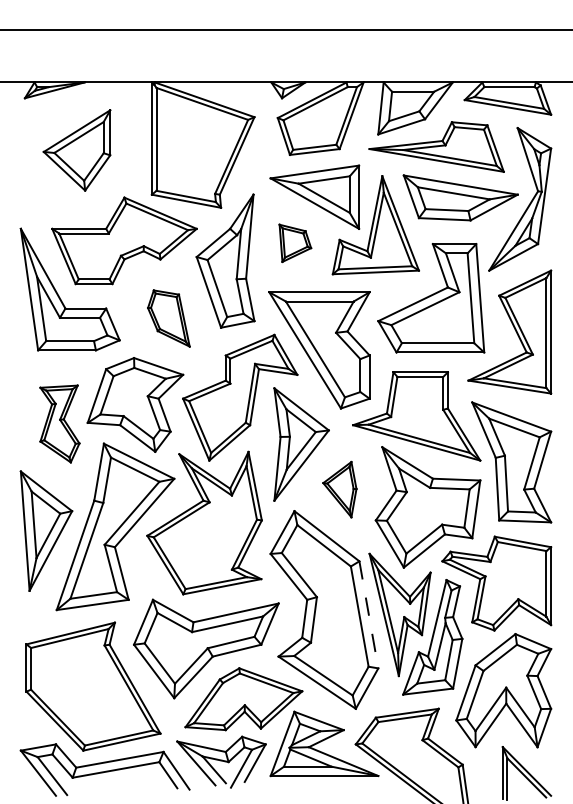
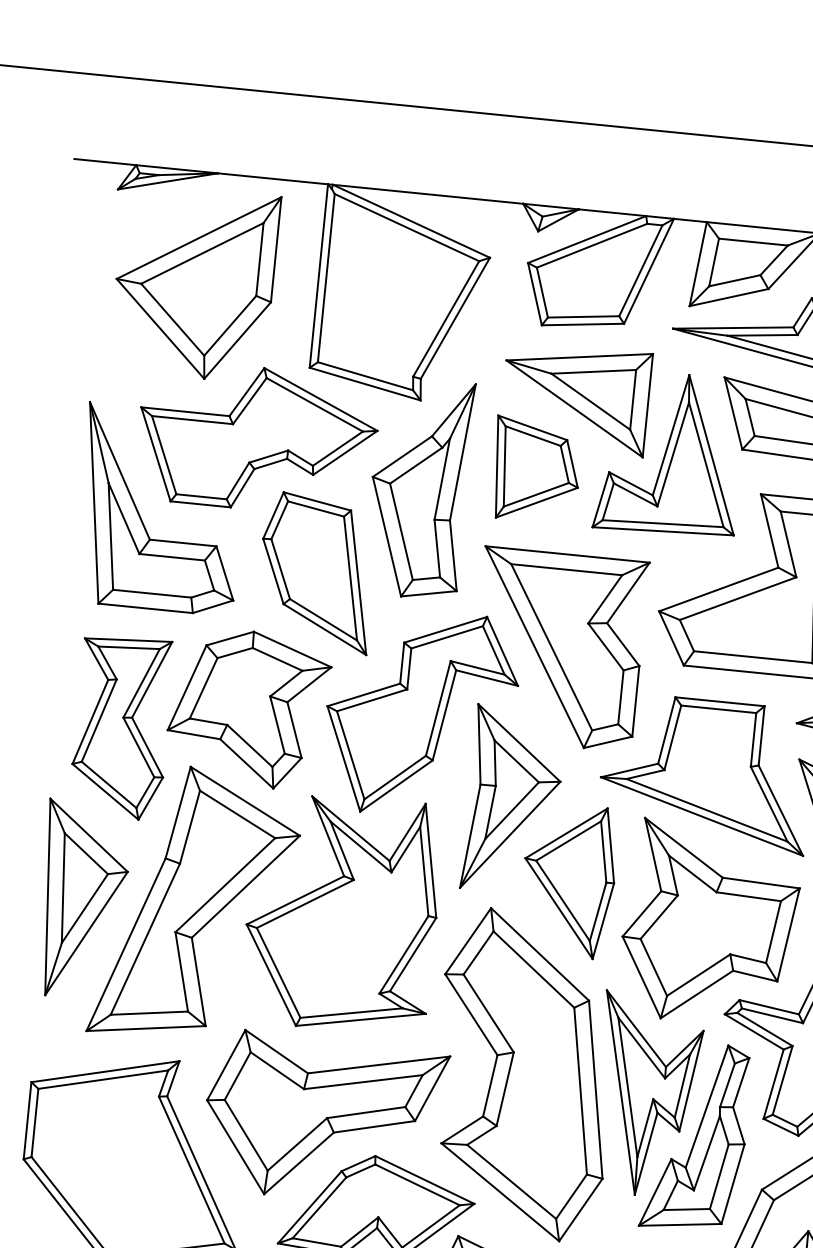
part: (76, 150) -> (193, 283), size x1.43
part: (295, 243) -> (536, 470), size x1.67
part: (168, 318) -> (316, 572), size x1.67
part: (59, 423) -> (121, 726), size x1.43
part: (339, 489) -> (568, 880), size x1.67
line: (368, 615) -> (595, 1090), dashed -> solid

